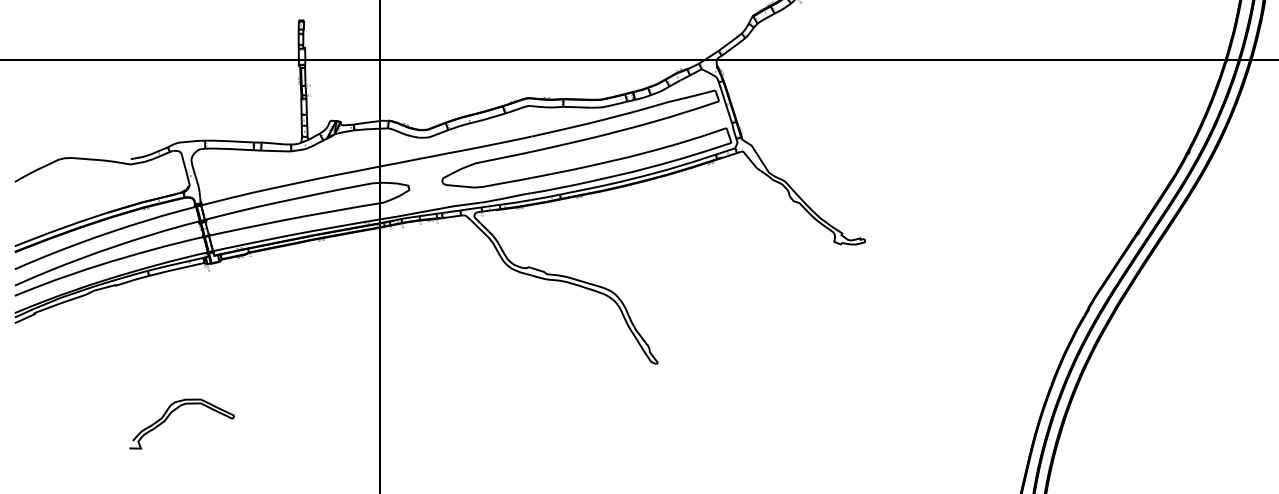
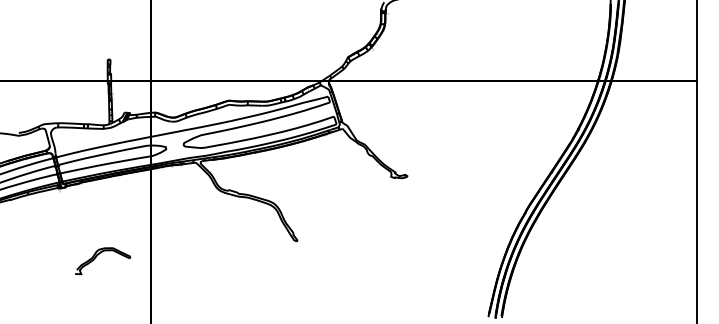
part: (173, 413) -> (98, 255), moved

